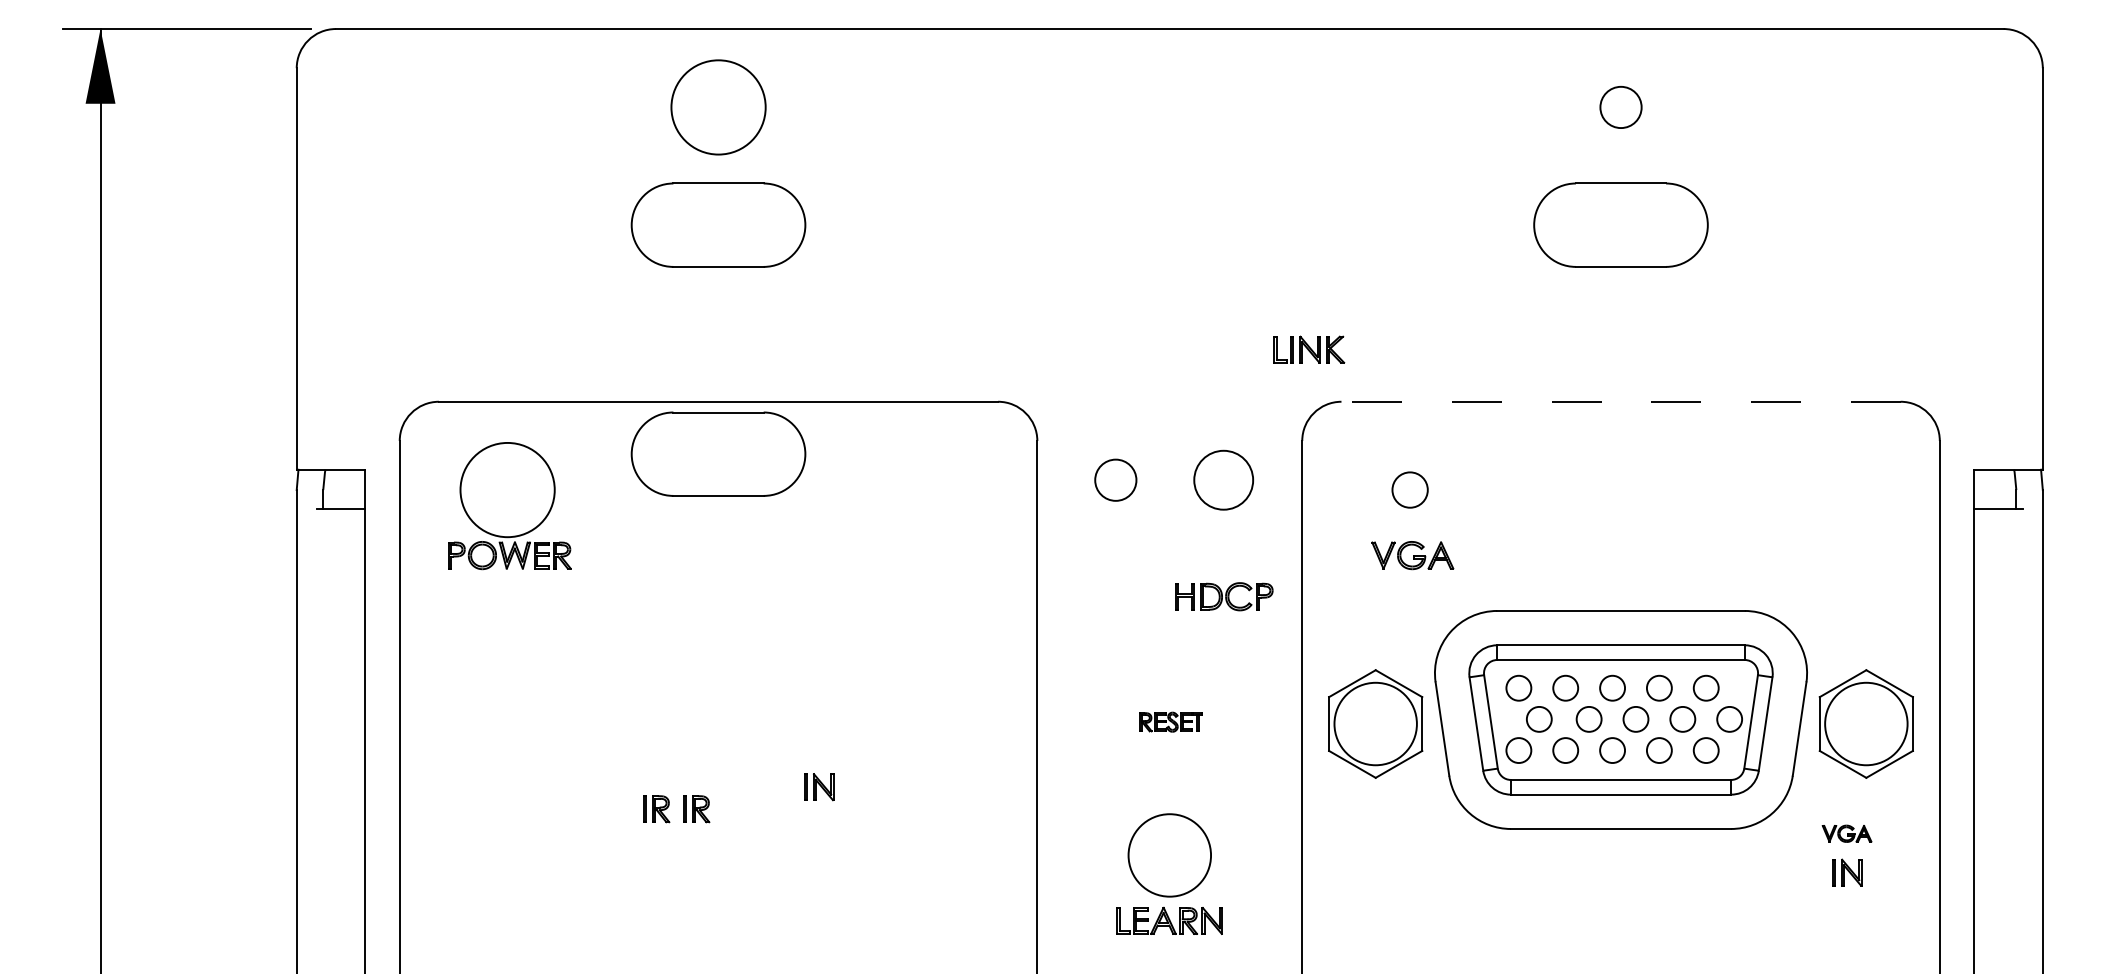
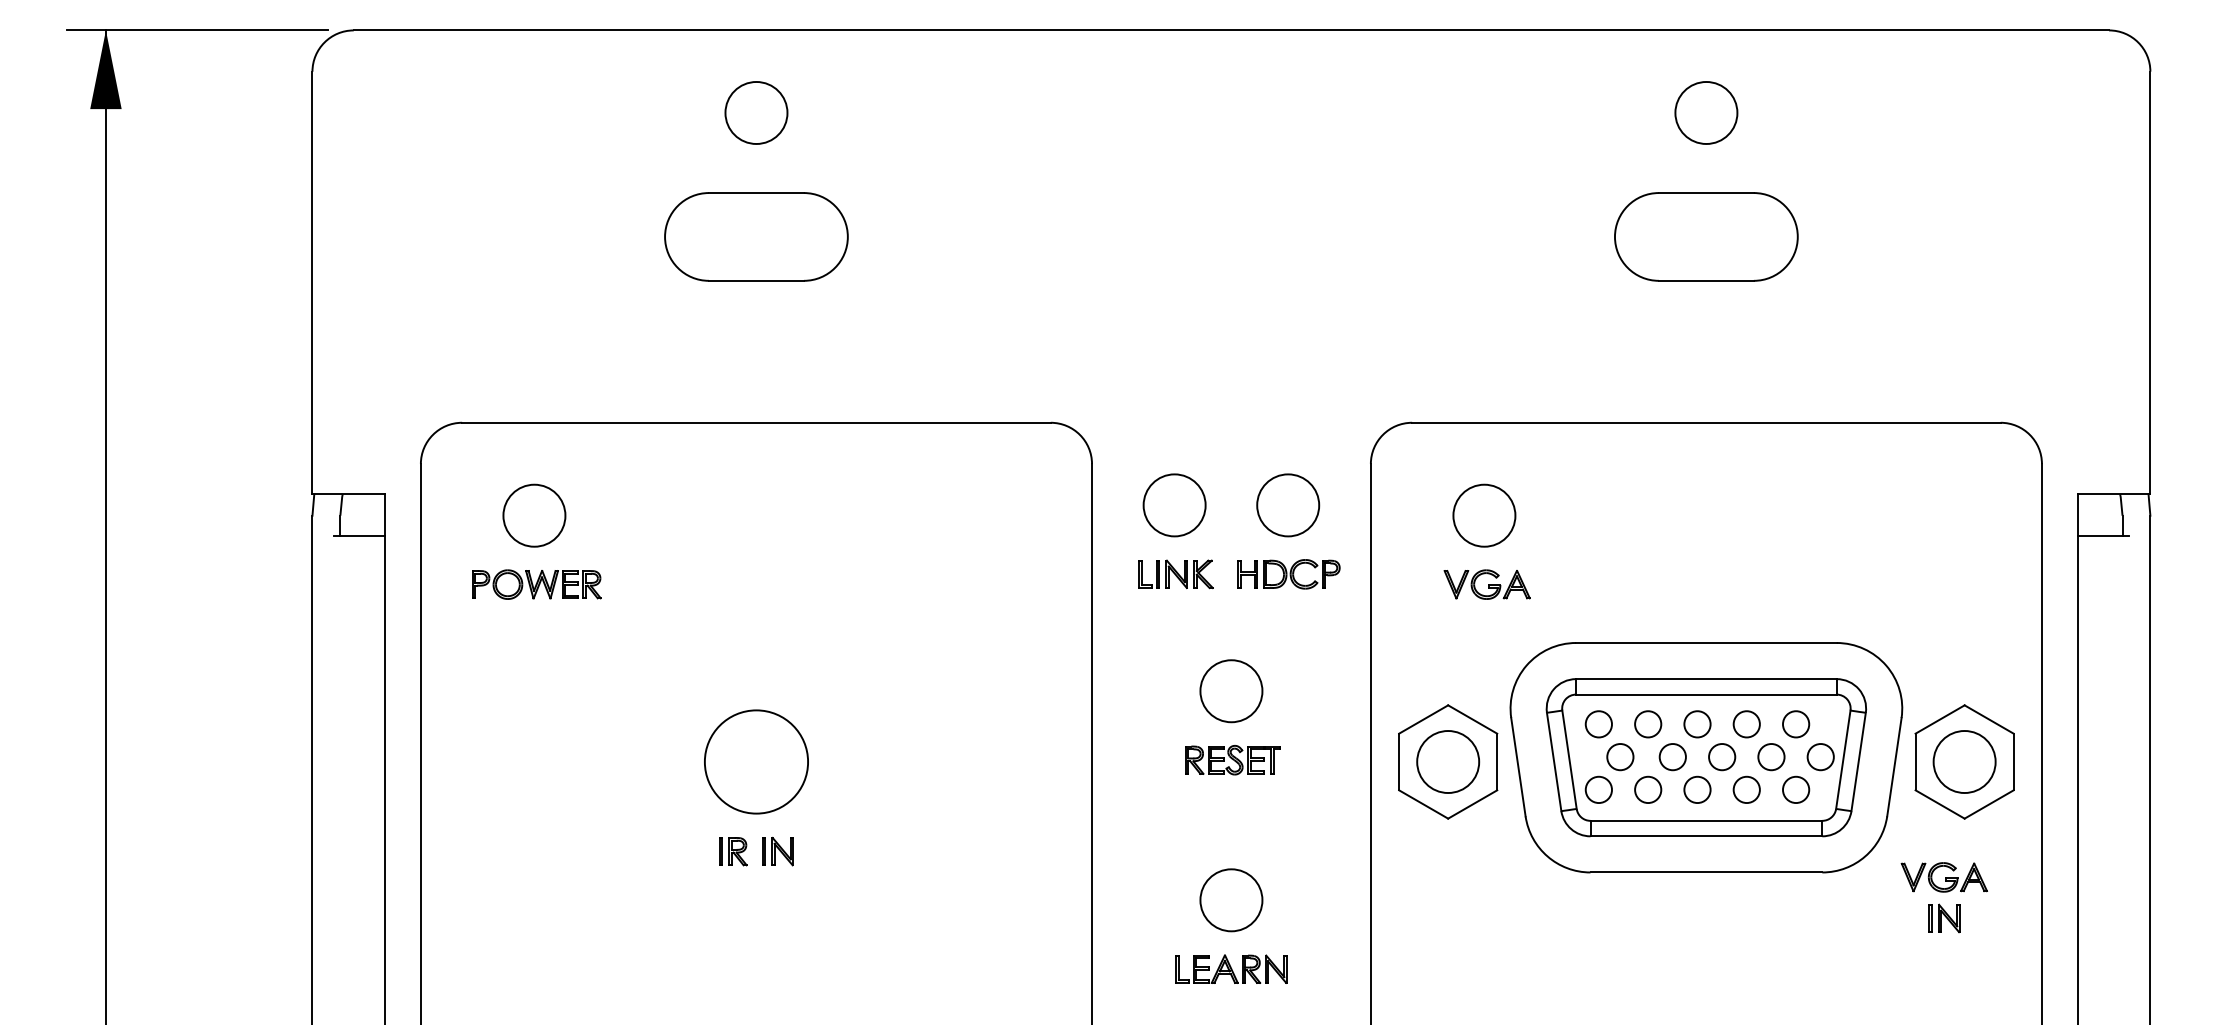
circle: (718, 107) -> (756, 113), size x0.62
circle: (1620, 107) -> (1705, 113), size x1.43
part: (1309, 349) -> (1176, 574), moved
line: (1621, 401) -> (1706, 422), dashed -> solid
part: (718, 453) -> (756, 477), removed
circle: (1115, 479) -> (1174, 504), size x1.43
circle: (507, 489) -> (534, 515), size x0.62
circle: (1409, 489) -> (1483, 515), size x1.67
part: (1224, 596) -> (1289, 574), moved
circle: (1169, 656) -> (1231, 690), added
part: (1171, 721) -> (1233, 759), size x1.43
circle: (718, 723) -> (756, 761), added
circle: (1375, 723) -> (1447, 761), size x0.71
circle: (1865, 723) -> (1963, 761), size x0.71
part: (819, 787) -> (778, 851), moved
part: (656, 809) -> (691, 851), removed
part: (1846, 833) -> (1943, 877), size x1.67
circle: (1169, 854) -> (1231, 899), size x0.71

